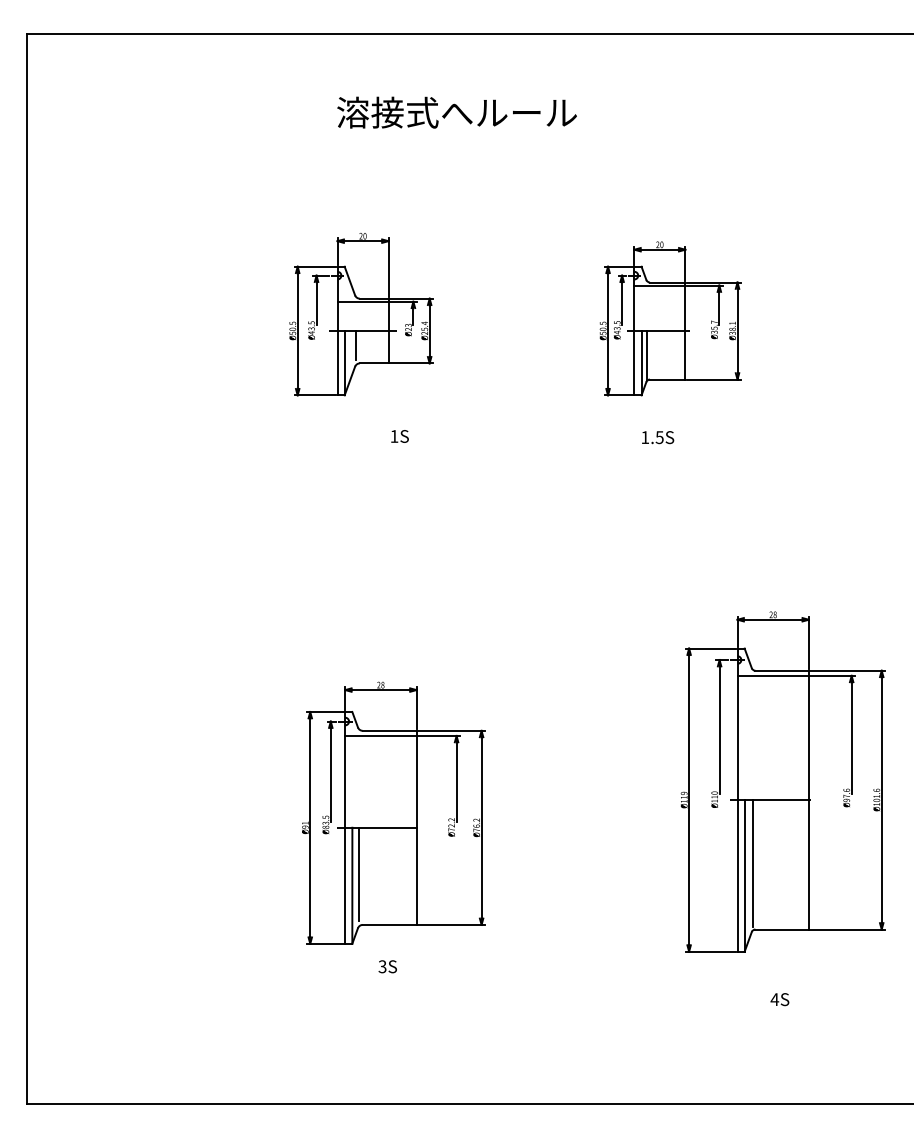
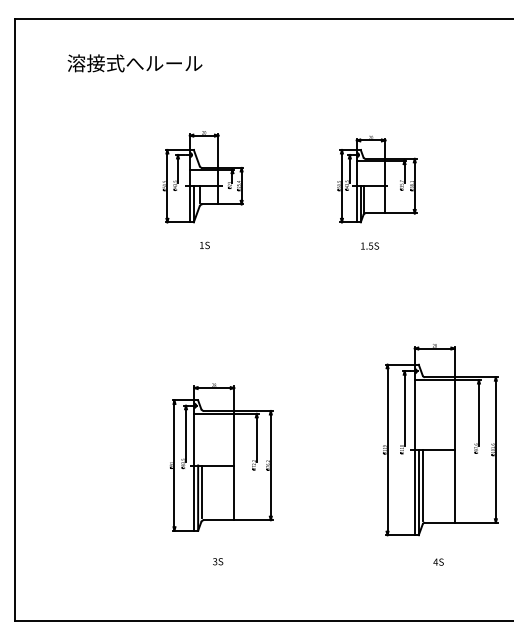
text: (456, 112) -> (134, 63), moved
text: (399, 436) -> (204, 245), moved
text: (388, 966) -> (218, 561), moved

